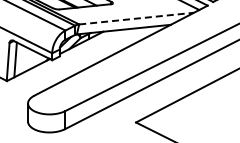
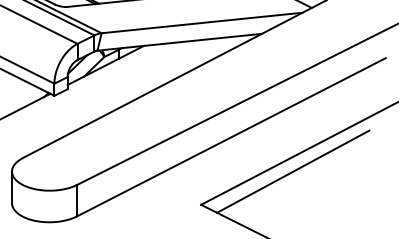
line: (136, 18) -> (201, 22), dashed -> solid
line: (188, 103) -> (292, 171), added

